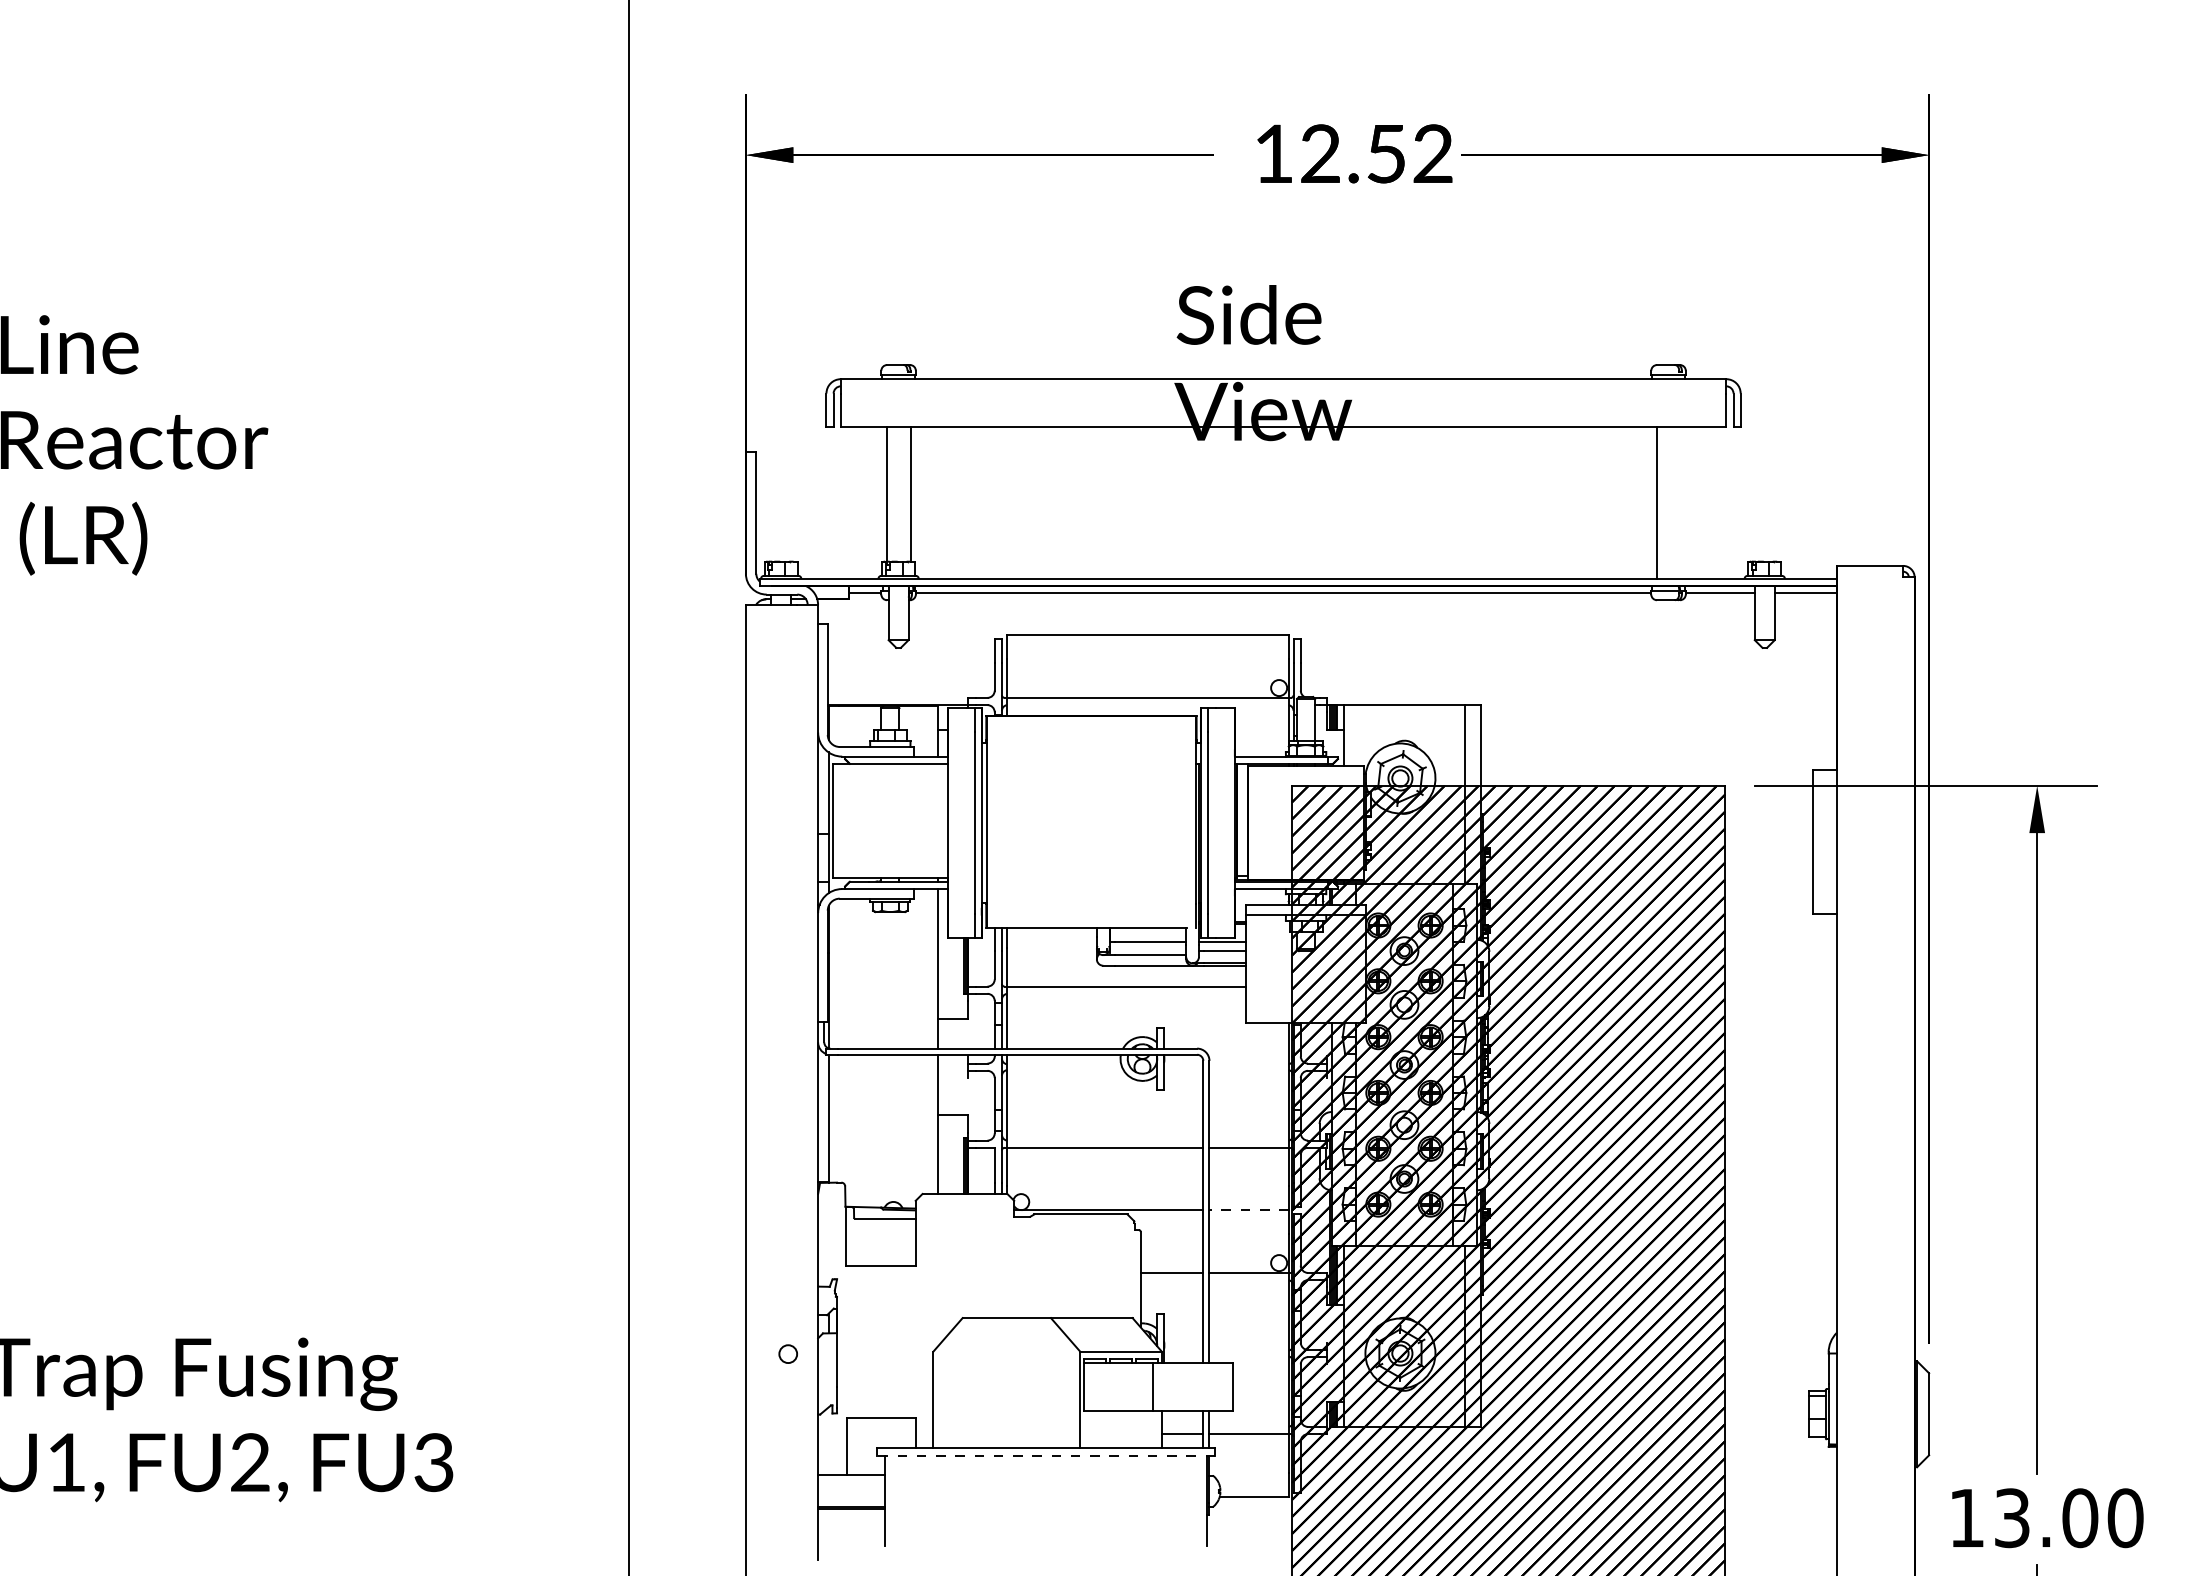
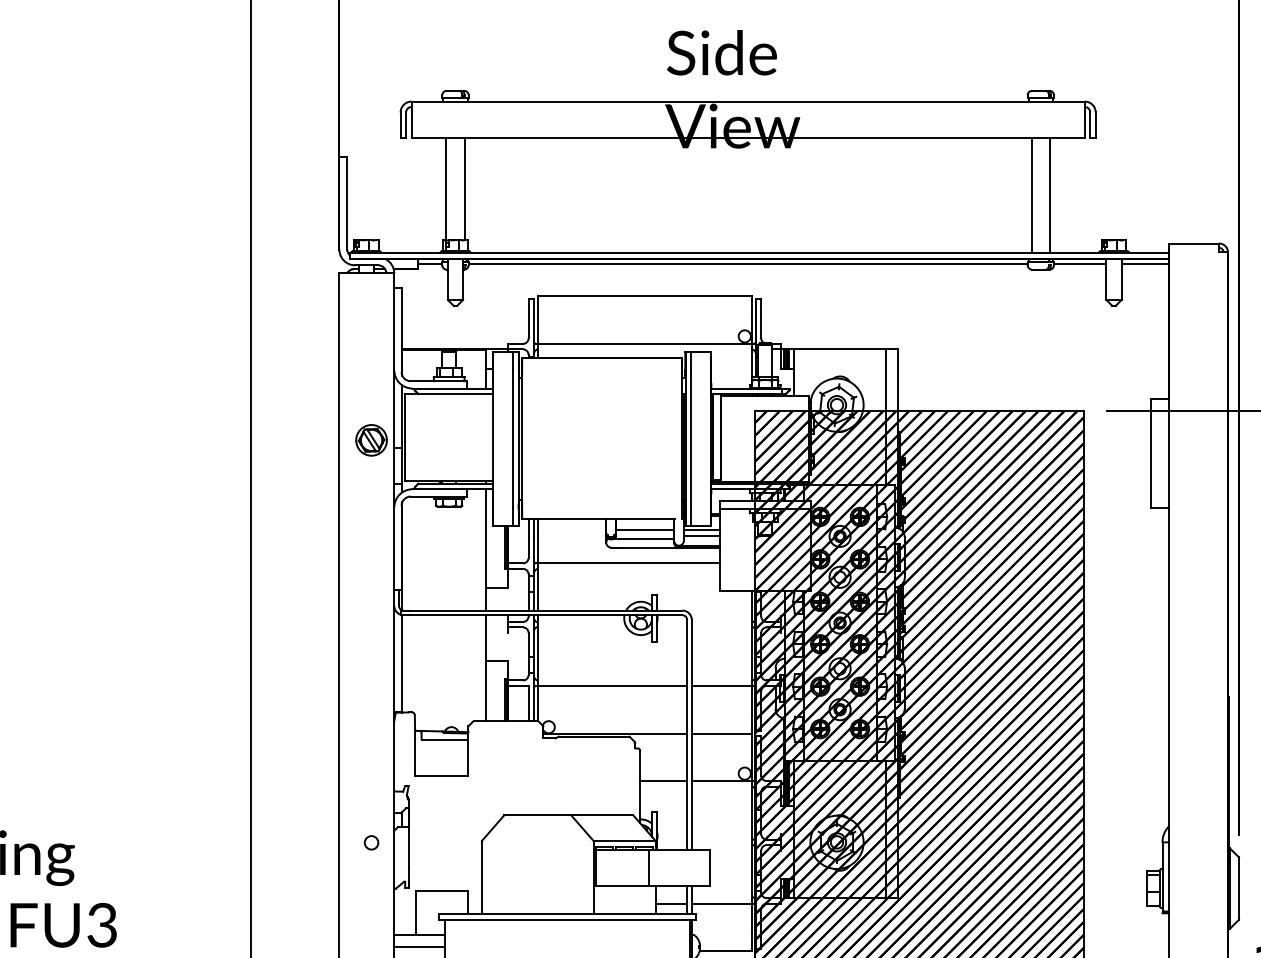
line: (1680, 502) -> (1049, 195), added
part: (788, 824) -> (371, 440), added
line: (1249, 1210) -> (722, 733), dashed -> solid
line: (1046, 1455) -> (567, 919), dashed -> solid
line: (851, 1490) -> (419, 946), added

